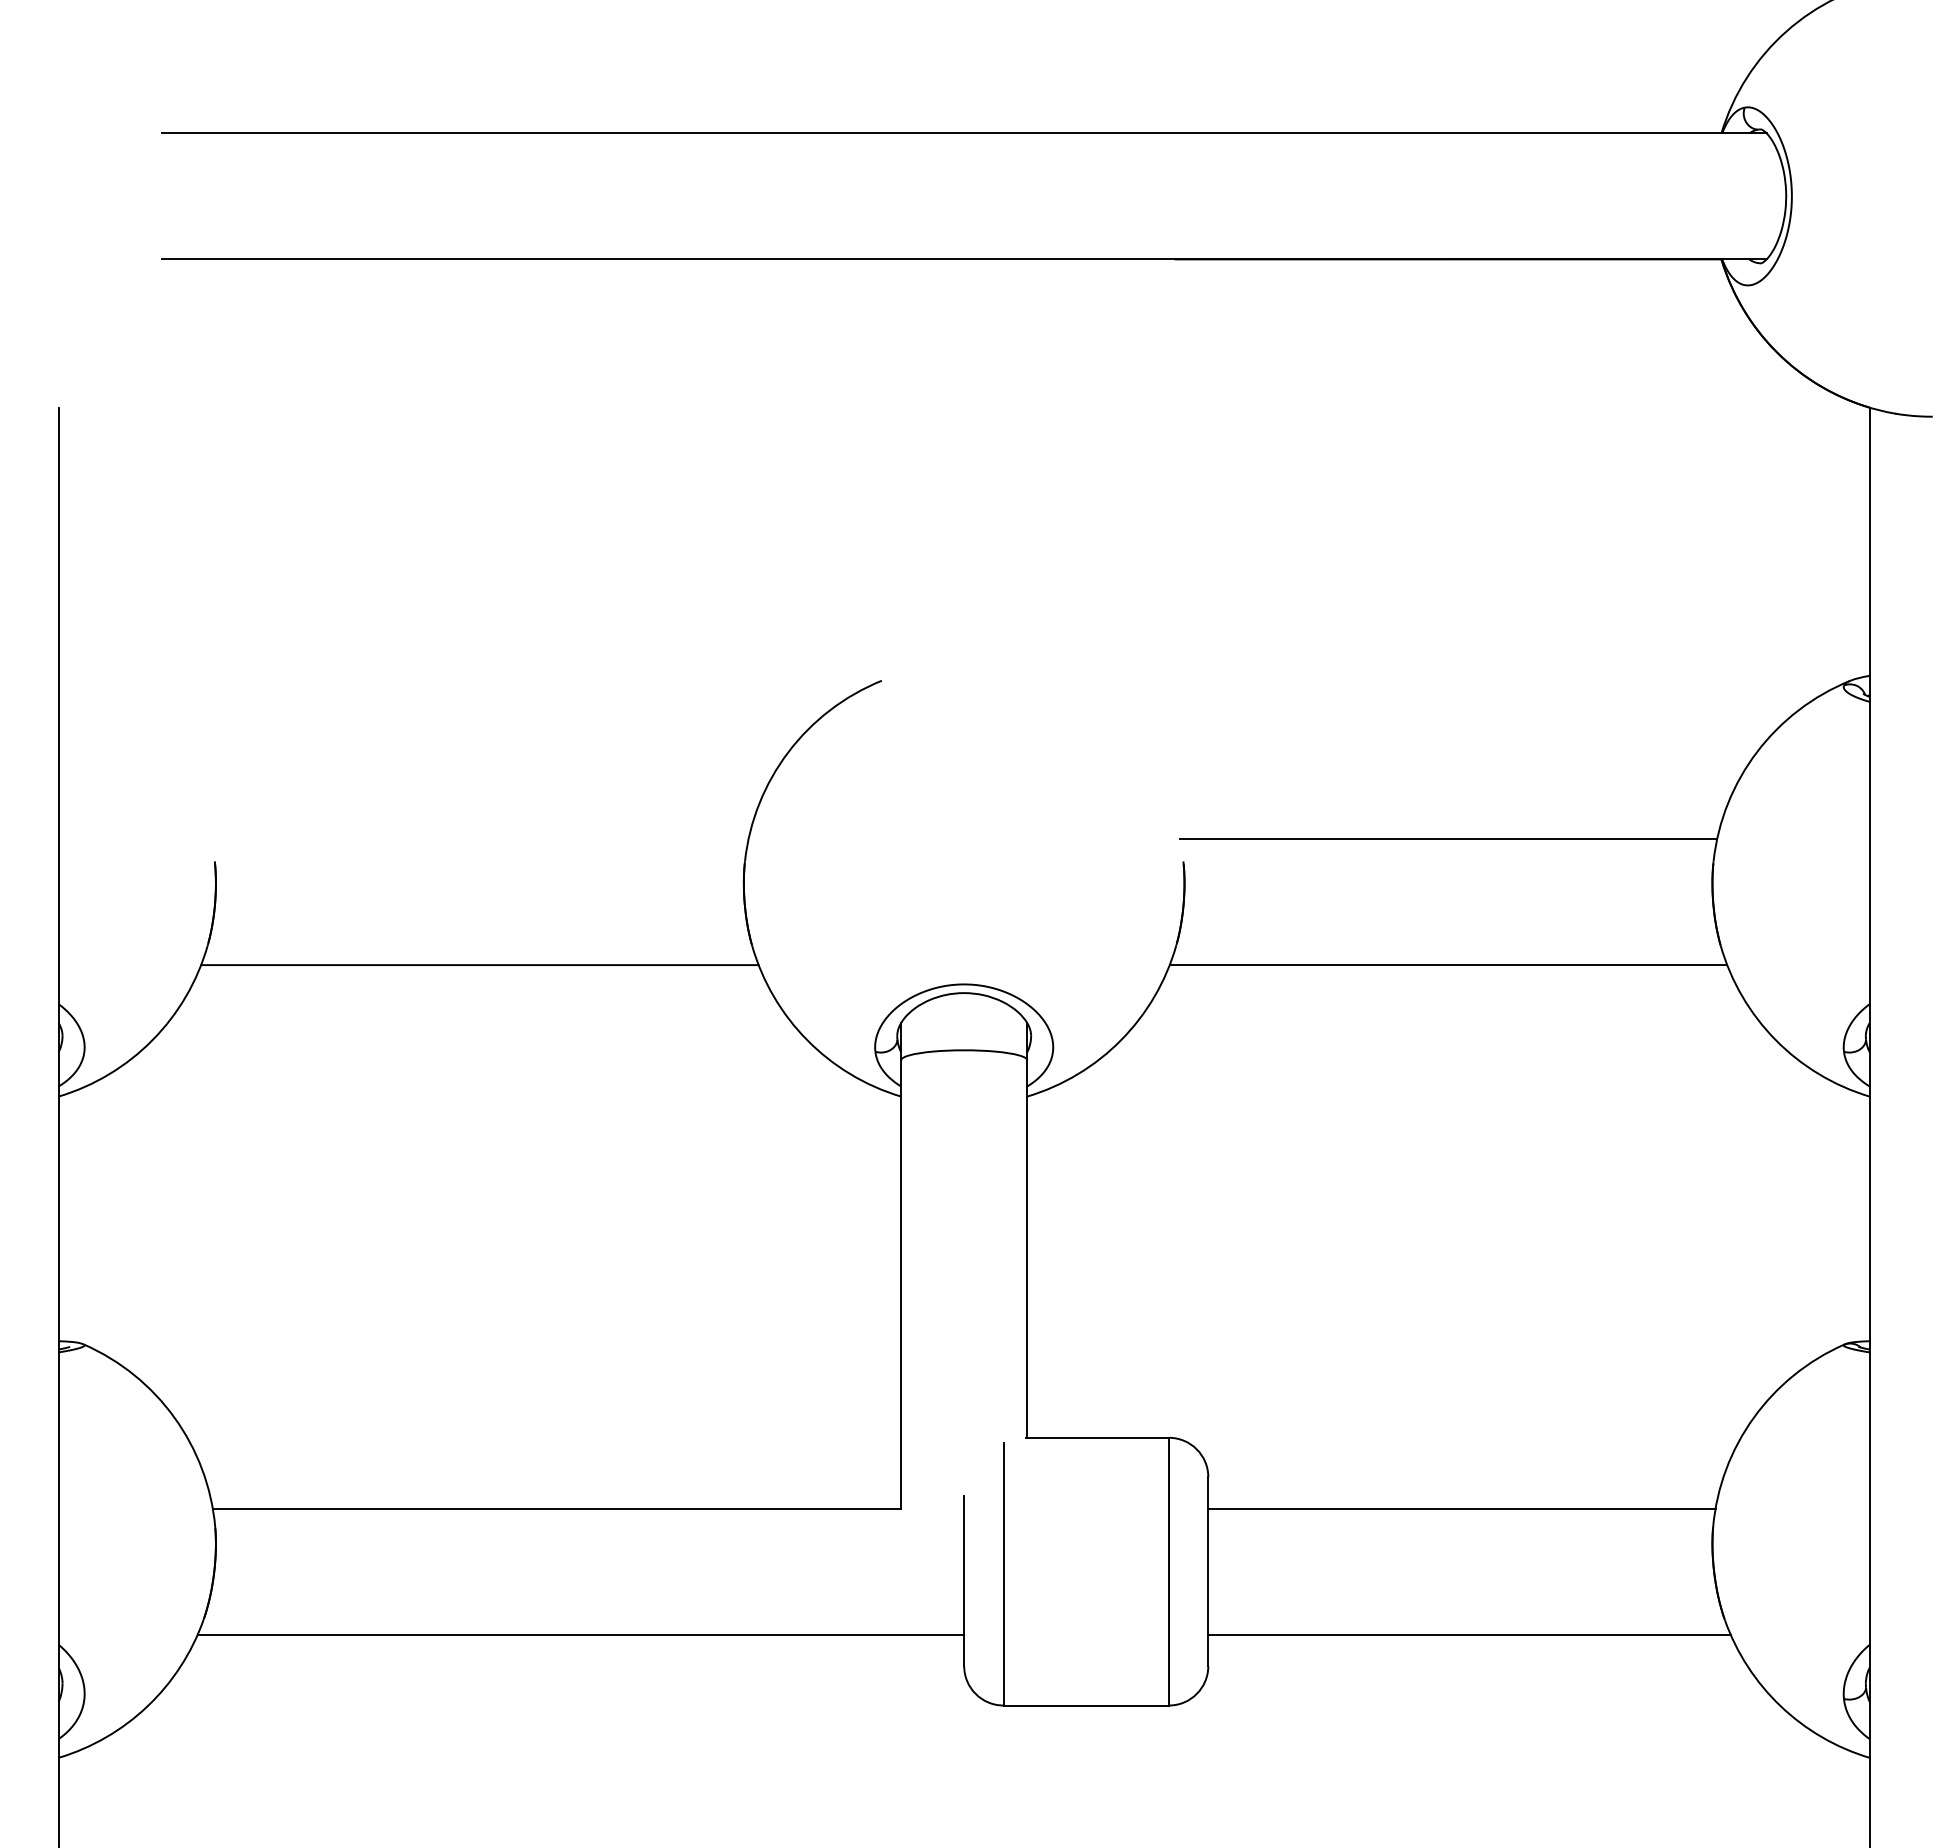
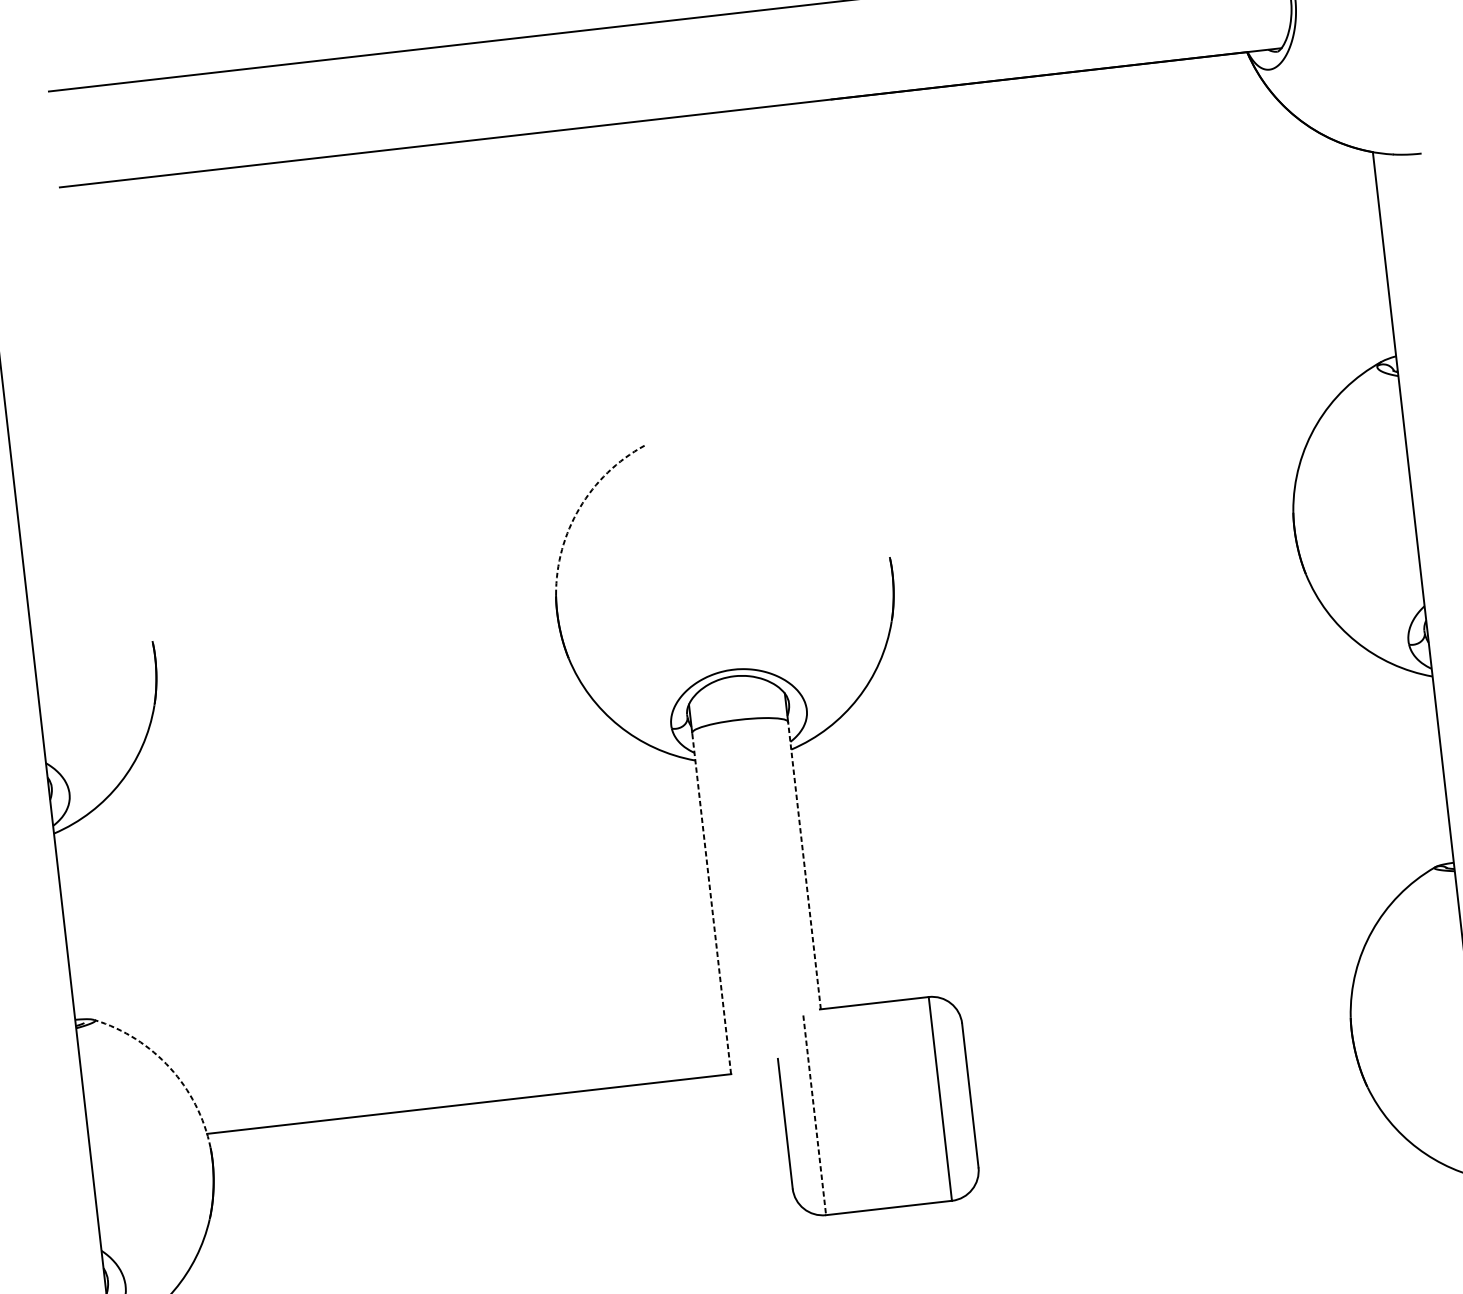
arc: (788, 752) -> (579, 508), solid -> dashed
line: (1448, 839) -> (1089, 517), removed
line: (479, 965) -> (363, 697), removed
line: (1448, 965) -> (1100, 613), removed
line: (1027, 1249) -> (804, 865), solid -> dashed
line: (901, 1283) -> (711, 902), solid -> dashed
arc: (174, 1417) -> (170, 1067), solid -> dashed
line: (1461, 1508) -> (1157, 1025), removed
line: (1003, 1574) -> (814, 1115), solid -> dashed
line: (580, 1634) -> (497, 1197), removed
line: (1469, 1634) -> (1174, 1120), removed

